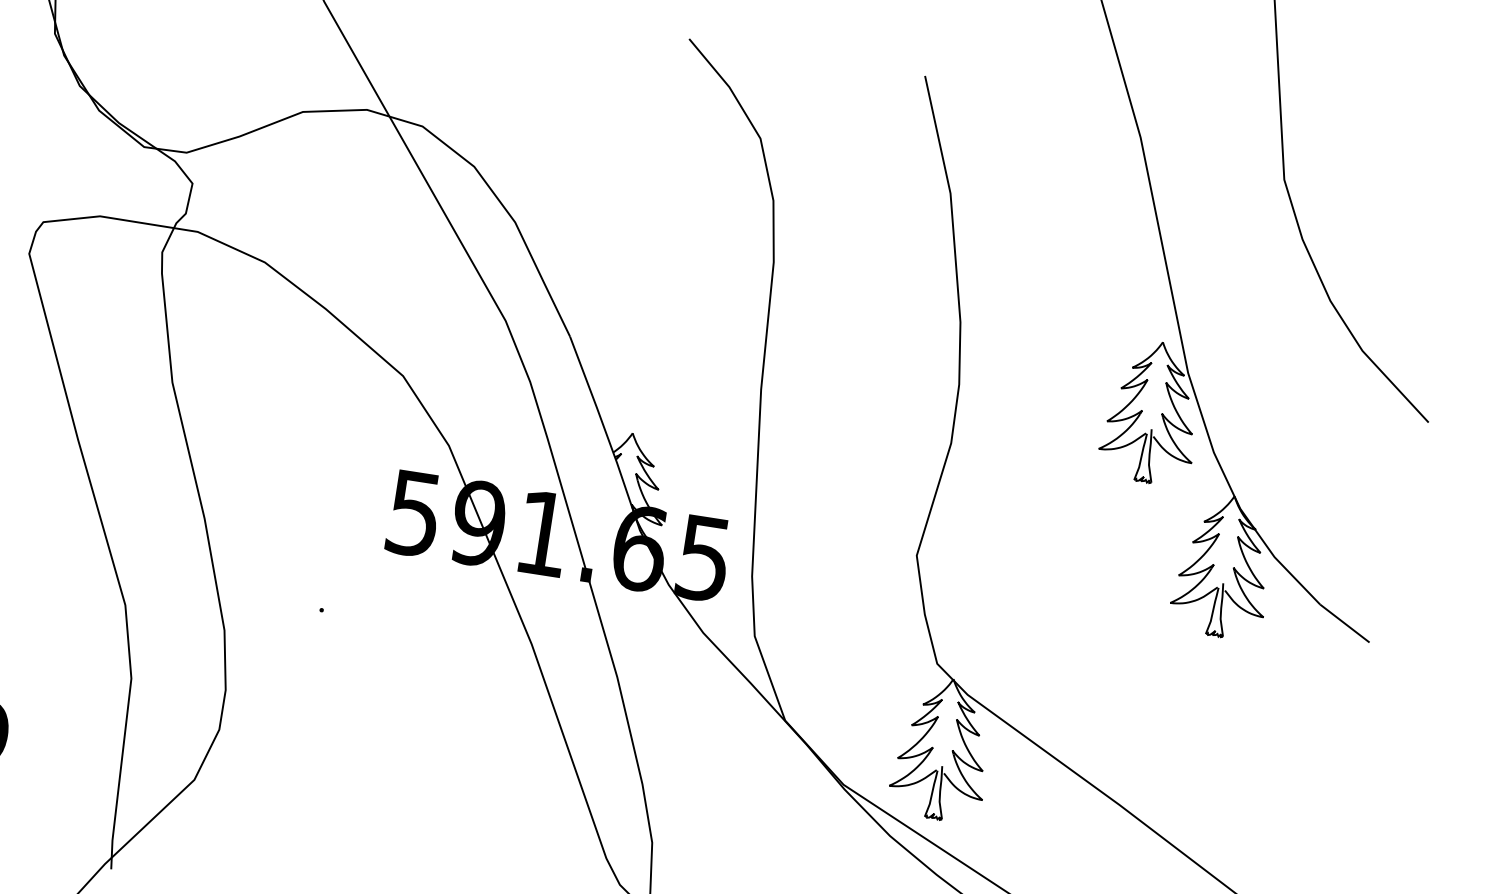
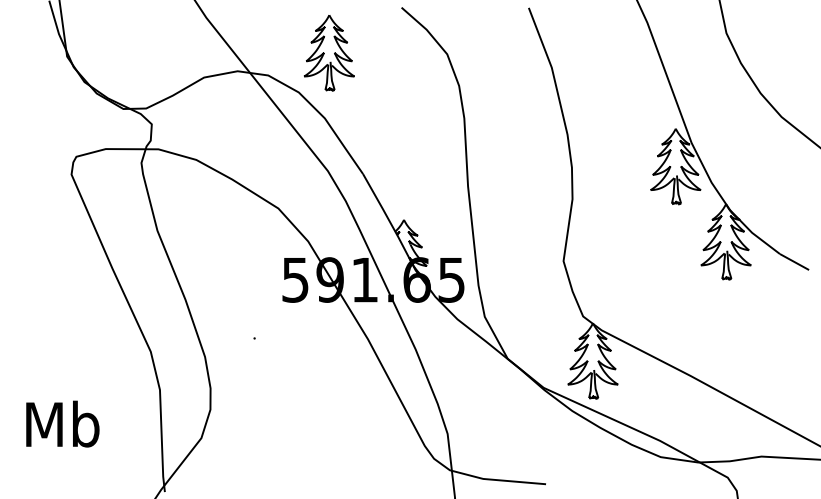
part: (542, 103) -> (329, 53), added

